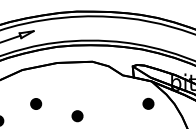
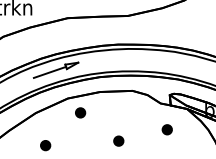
part: (36, 103) -> (80, 112), moved
part: (147, 103) -> (166, 129), moved

